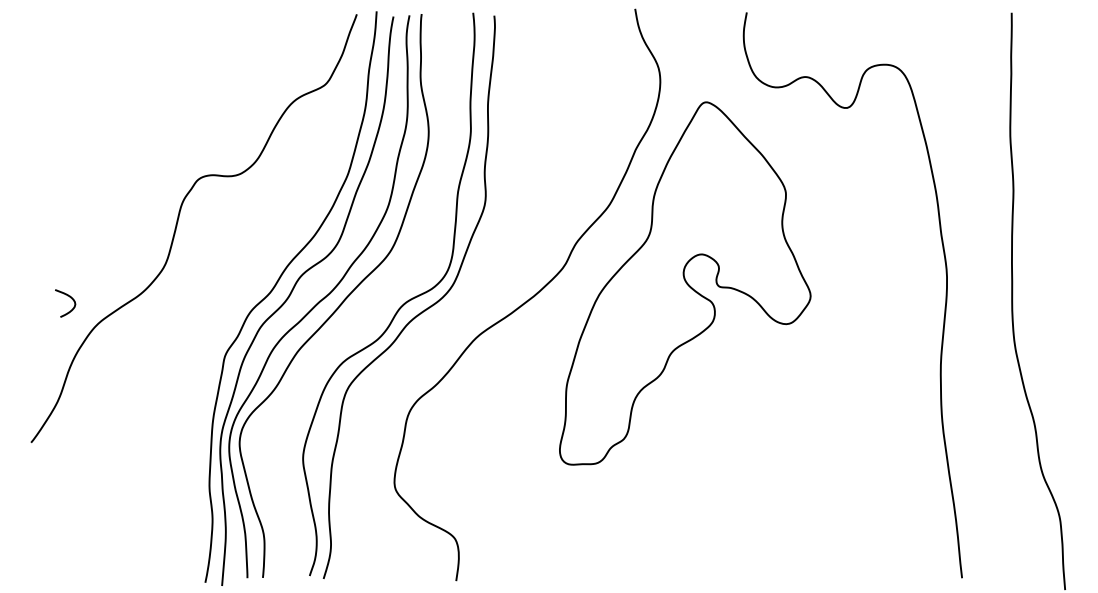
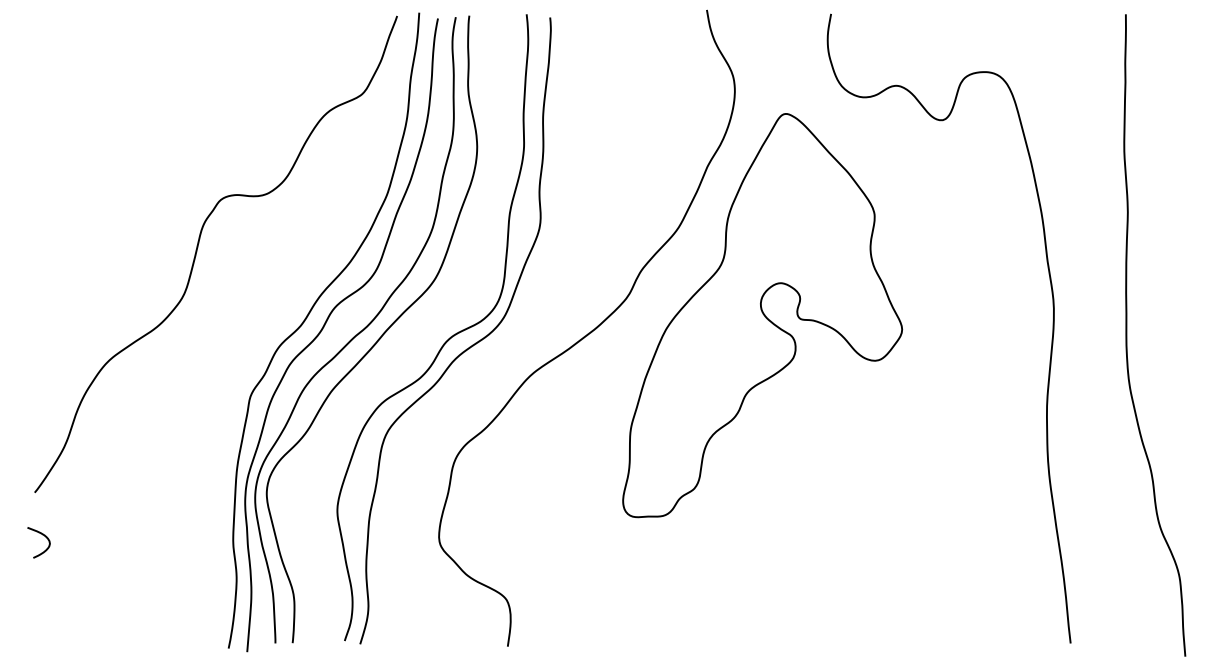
curve: (68, 296) -> (42, 535), moved

